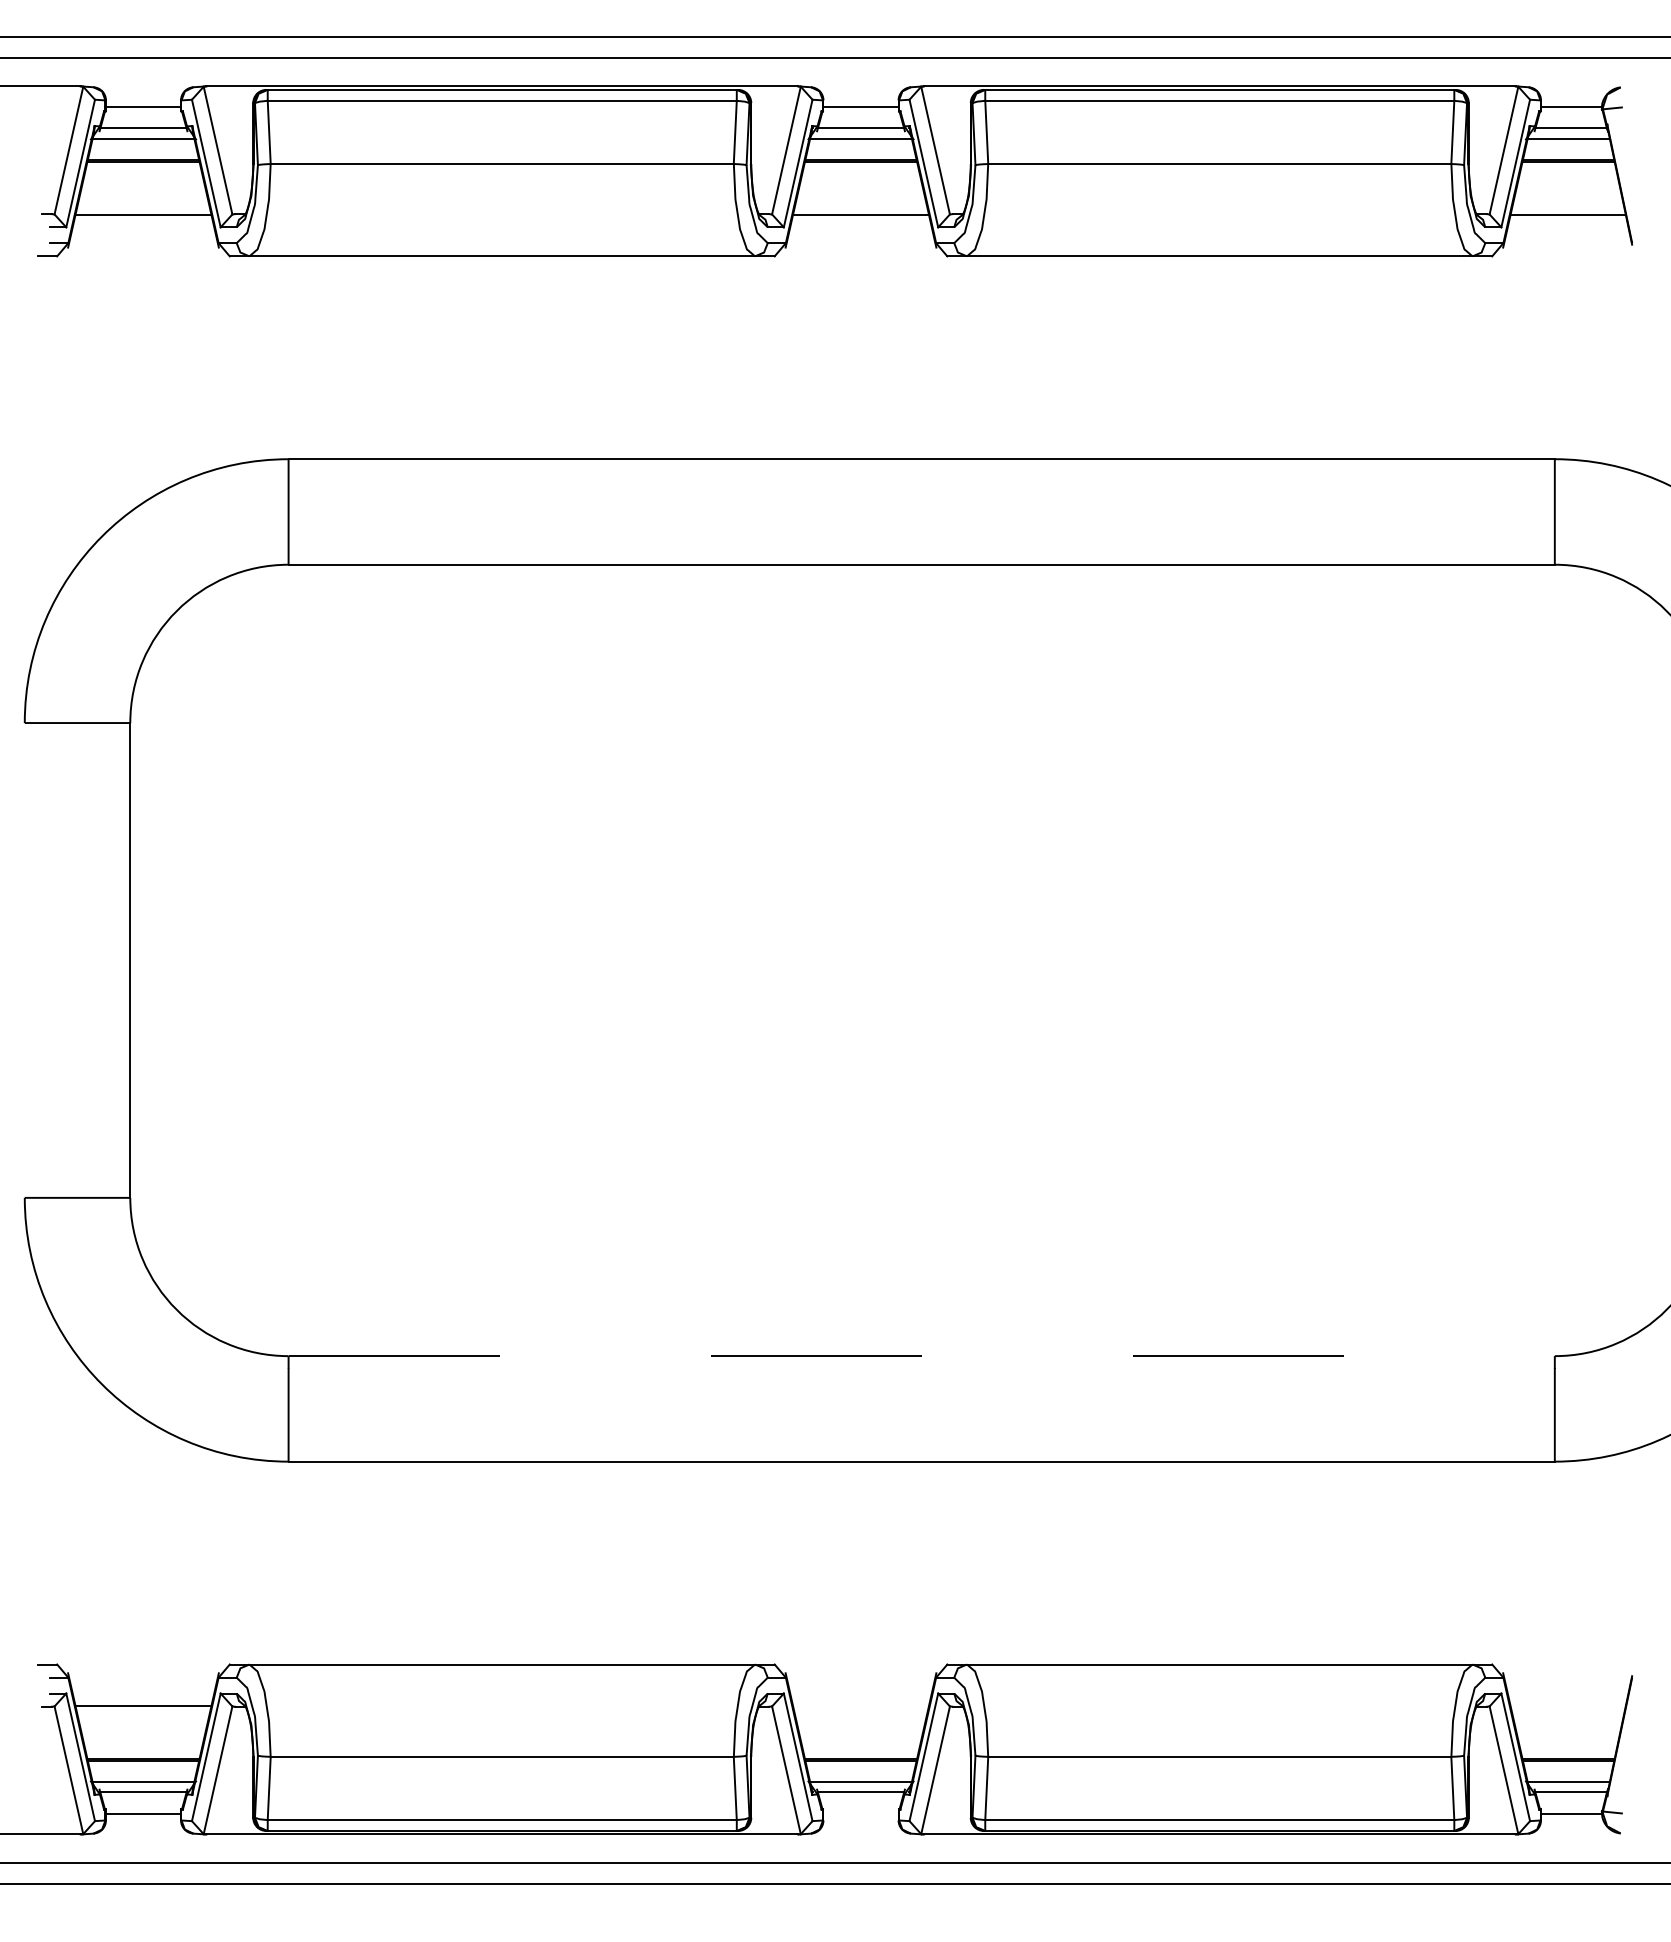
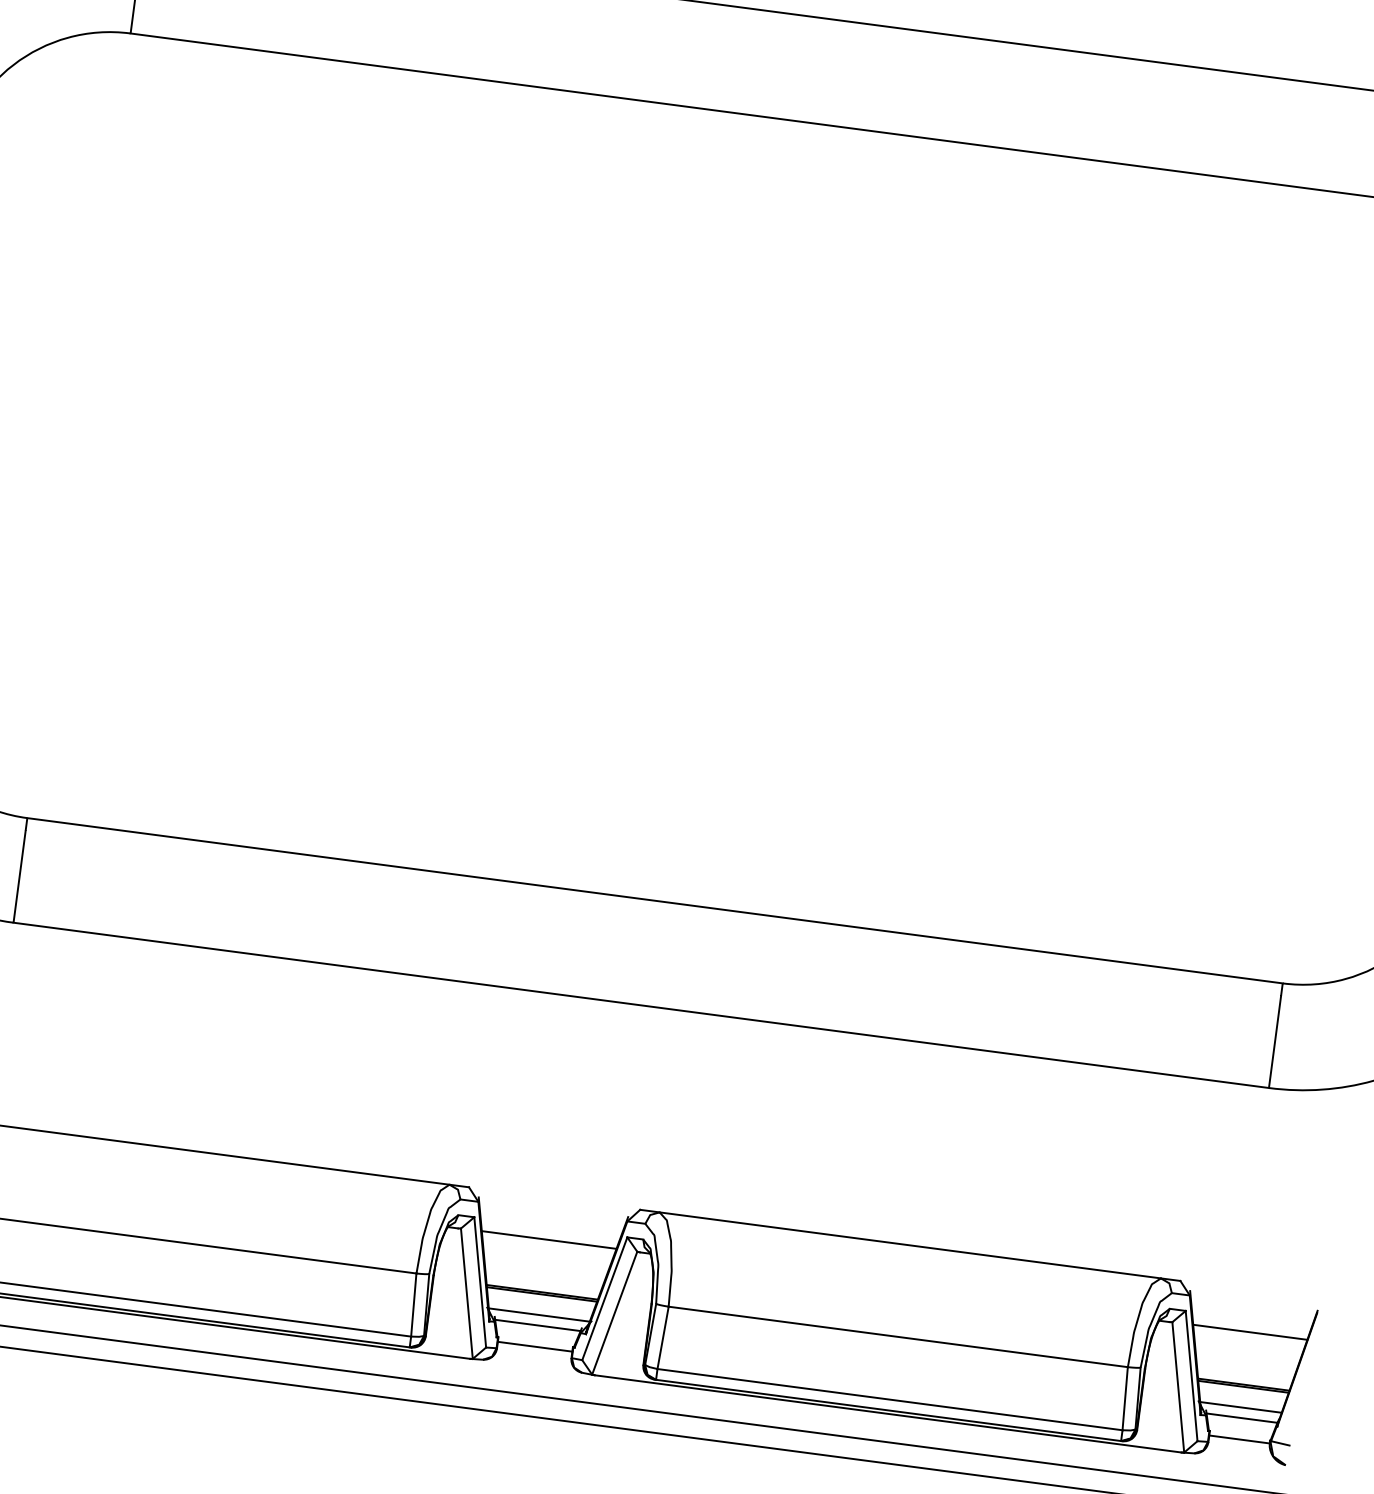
line: (922, 1356) -> (655, 901), dashed -> solid
line: (860, 1706) -> (548, 1240), added
line: (1567, 1706) -> (1249, 1332), added
line: (860, 1813) -> (534, 1346), added

